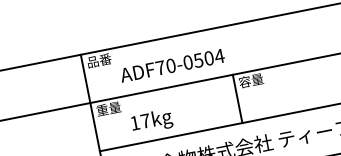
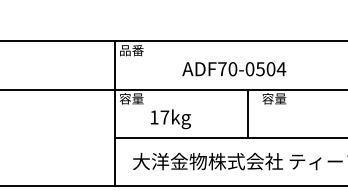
text: (172, 65) -> (234, 69), moved
line: (237, 98) -> (247, 113), moved
text: (101, 110) -> (124, 98), 重量 -> 容量

